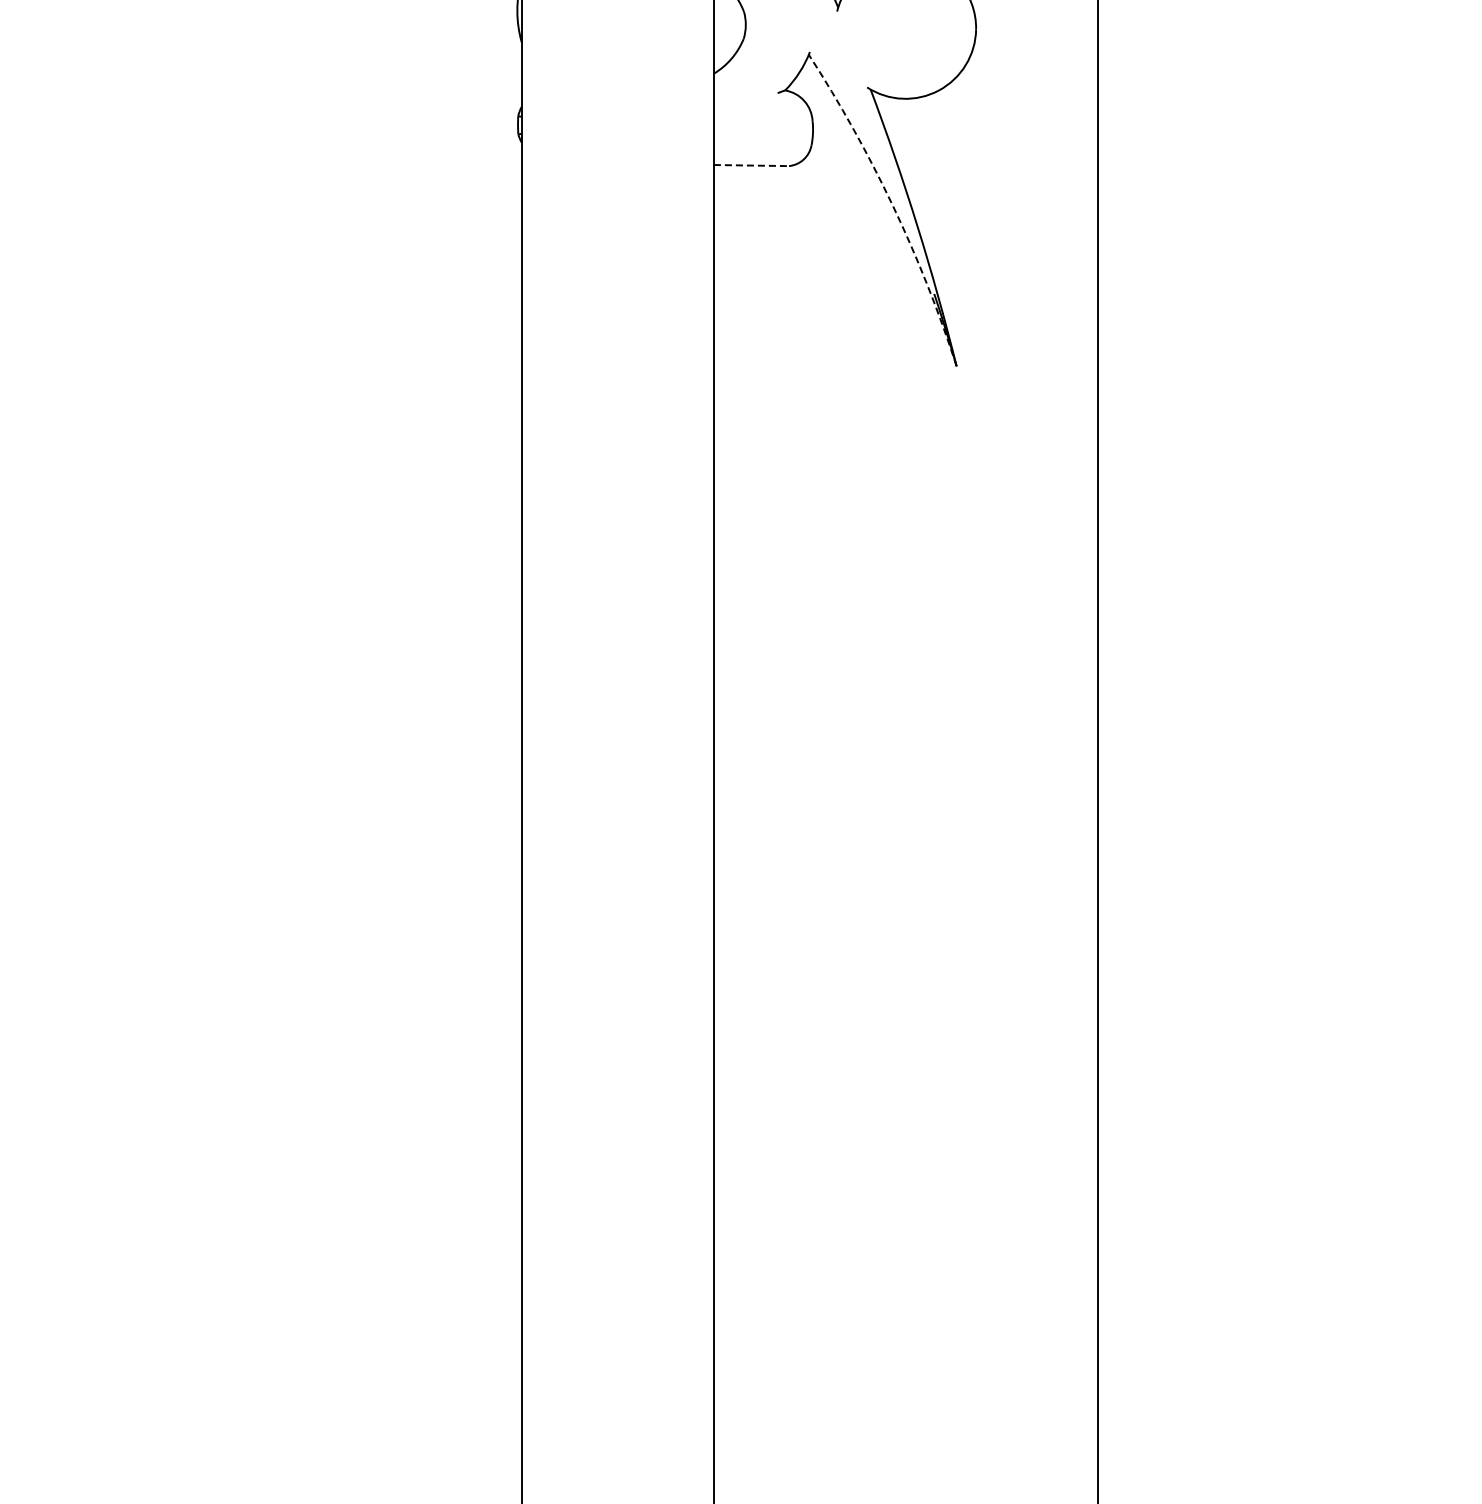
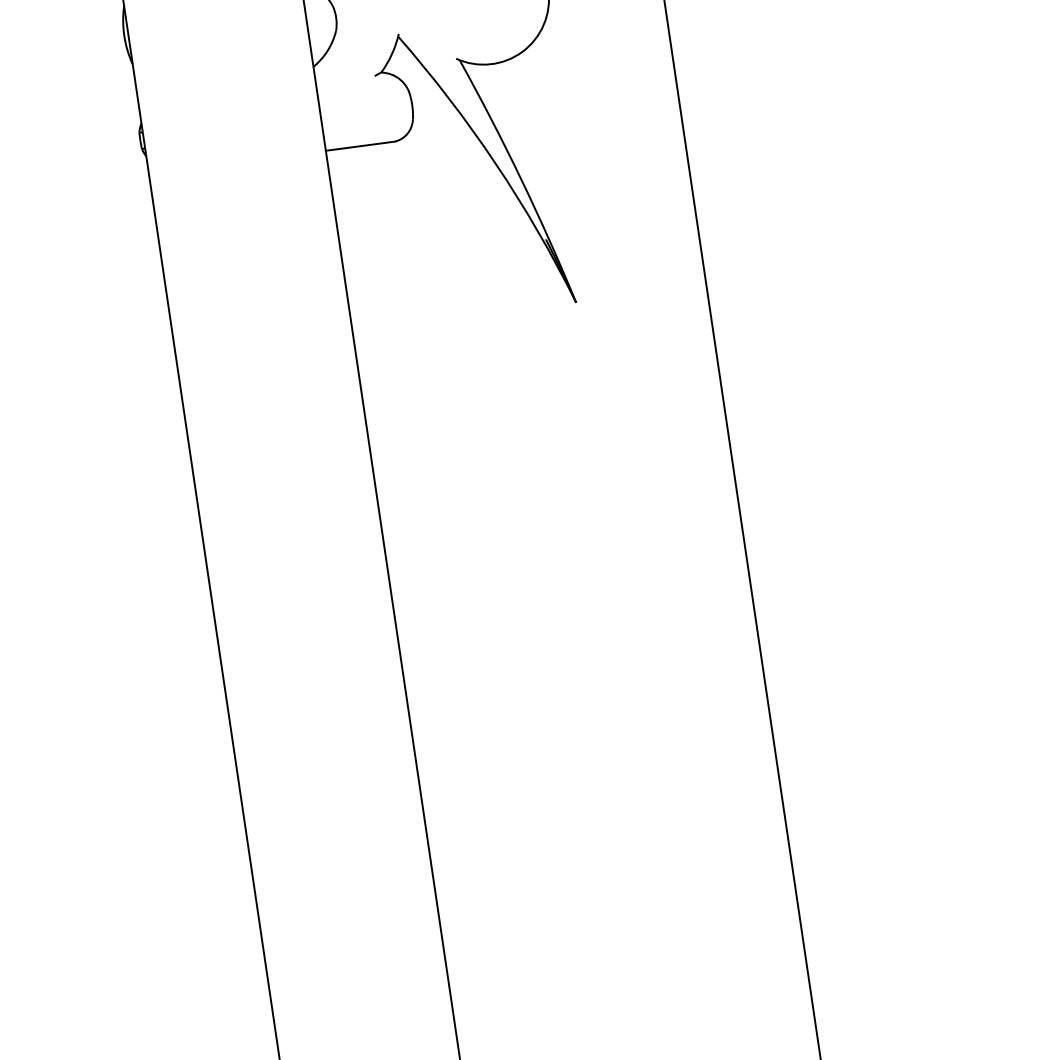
line: (751, 165) -> (360, 146), dashed -> solid
arc: (892, 205) -> (495, 163), dashed -> solid

